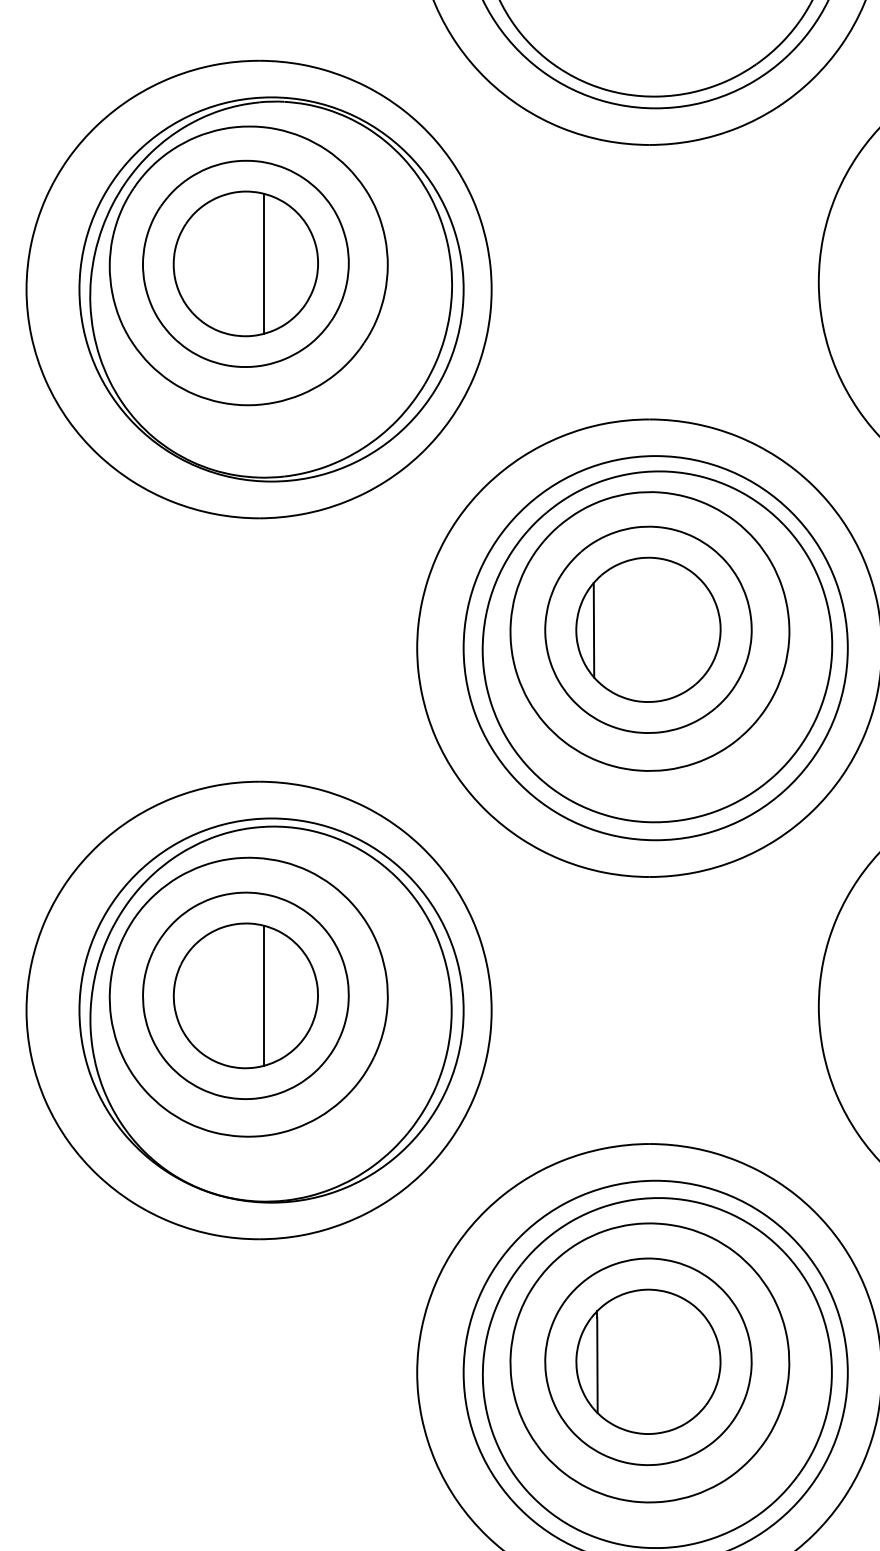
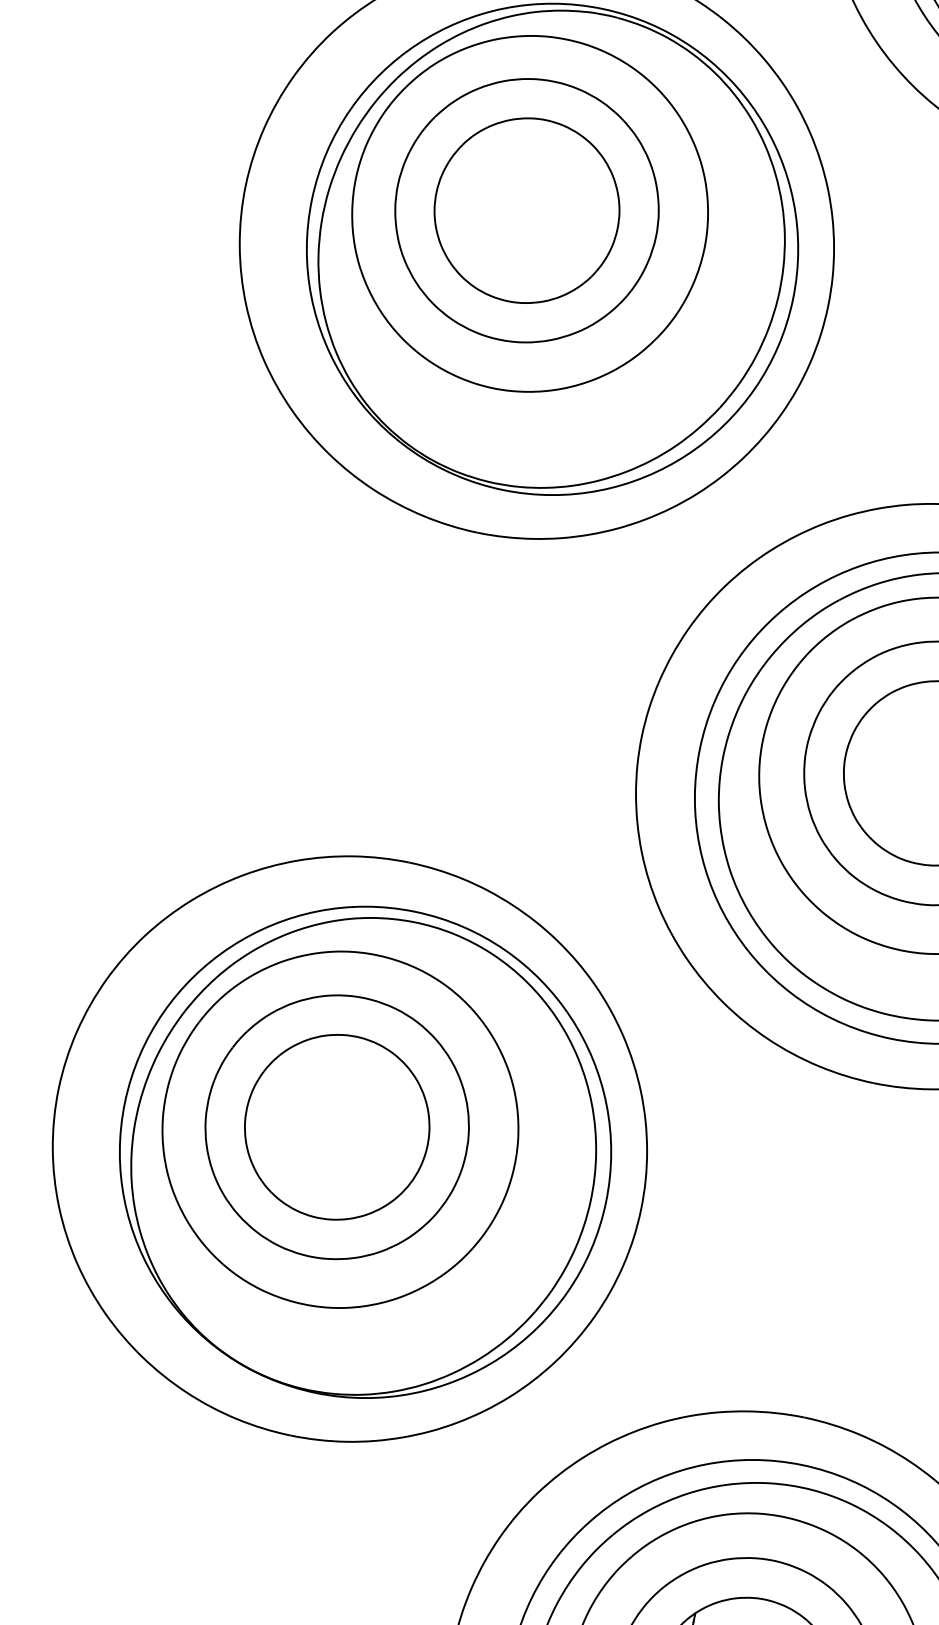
line: (264, 263) -> (550, 215), removed
line: (593, 630) -> (867, 759), removed
line: (264, 995) -> (360, 1131), removed

